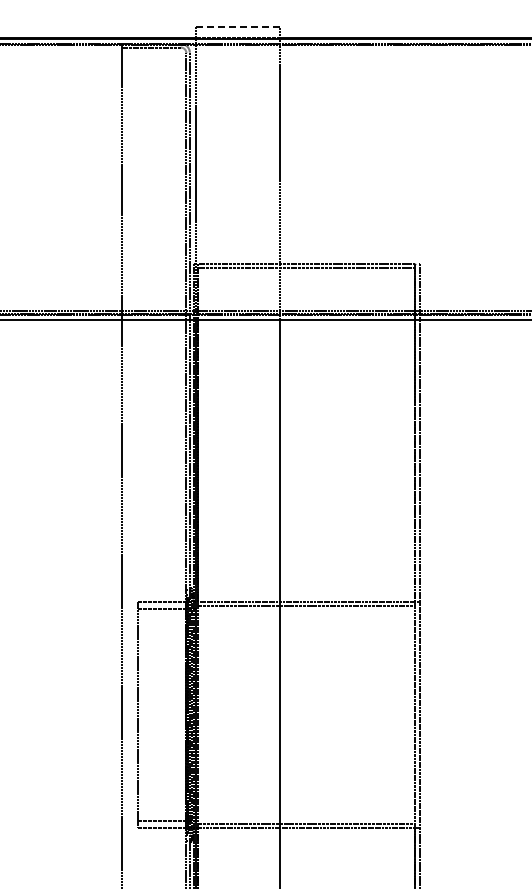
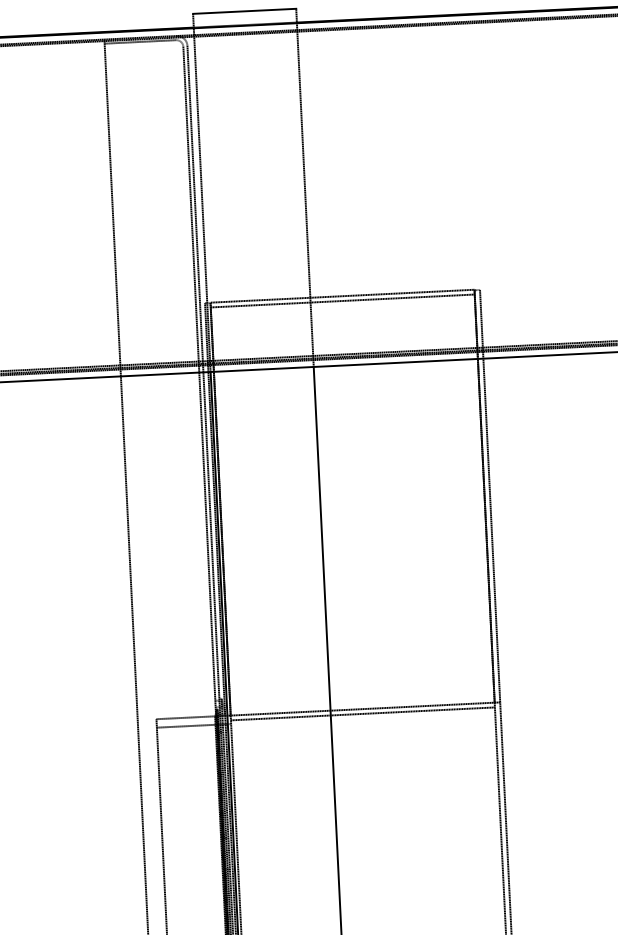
line: (238, 26) -> (245, 11), dashed -> solid

